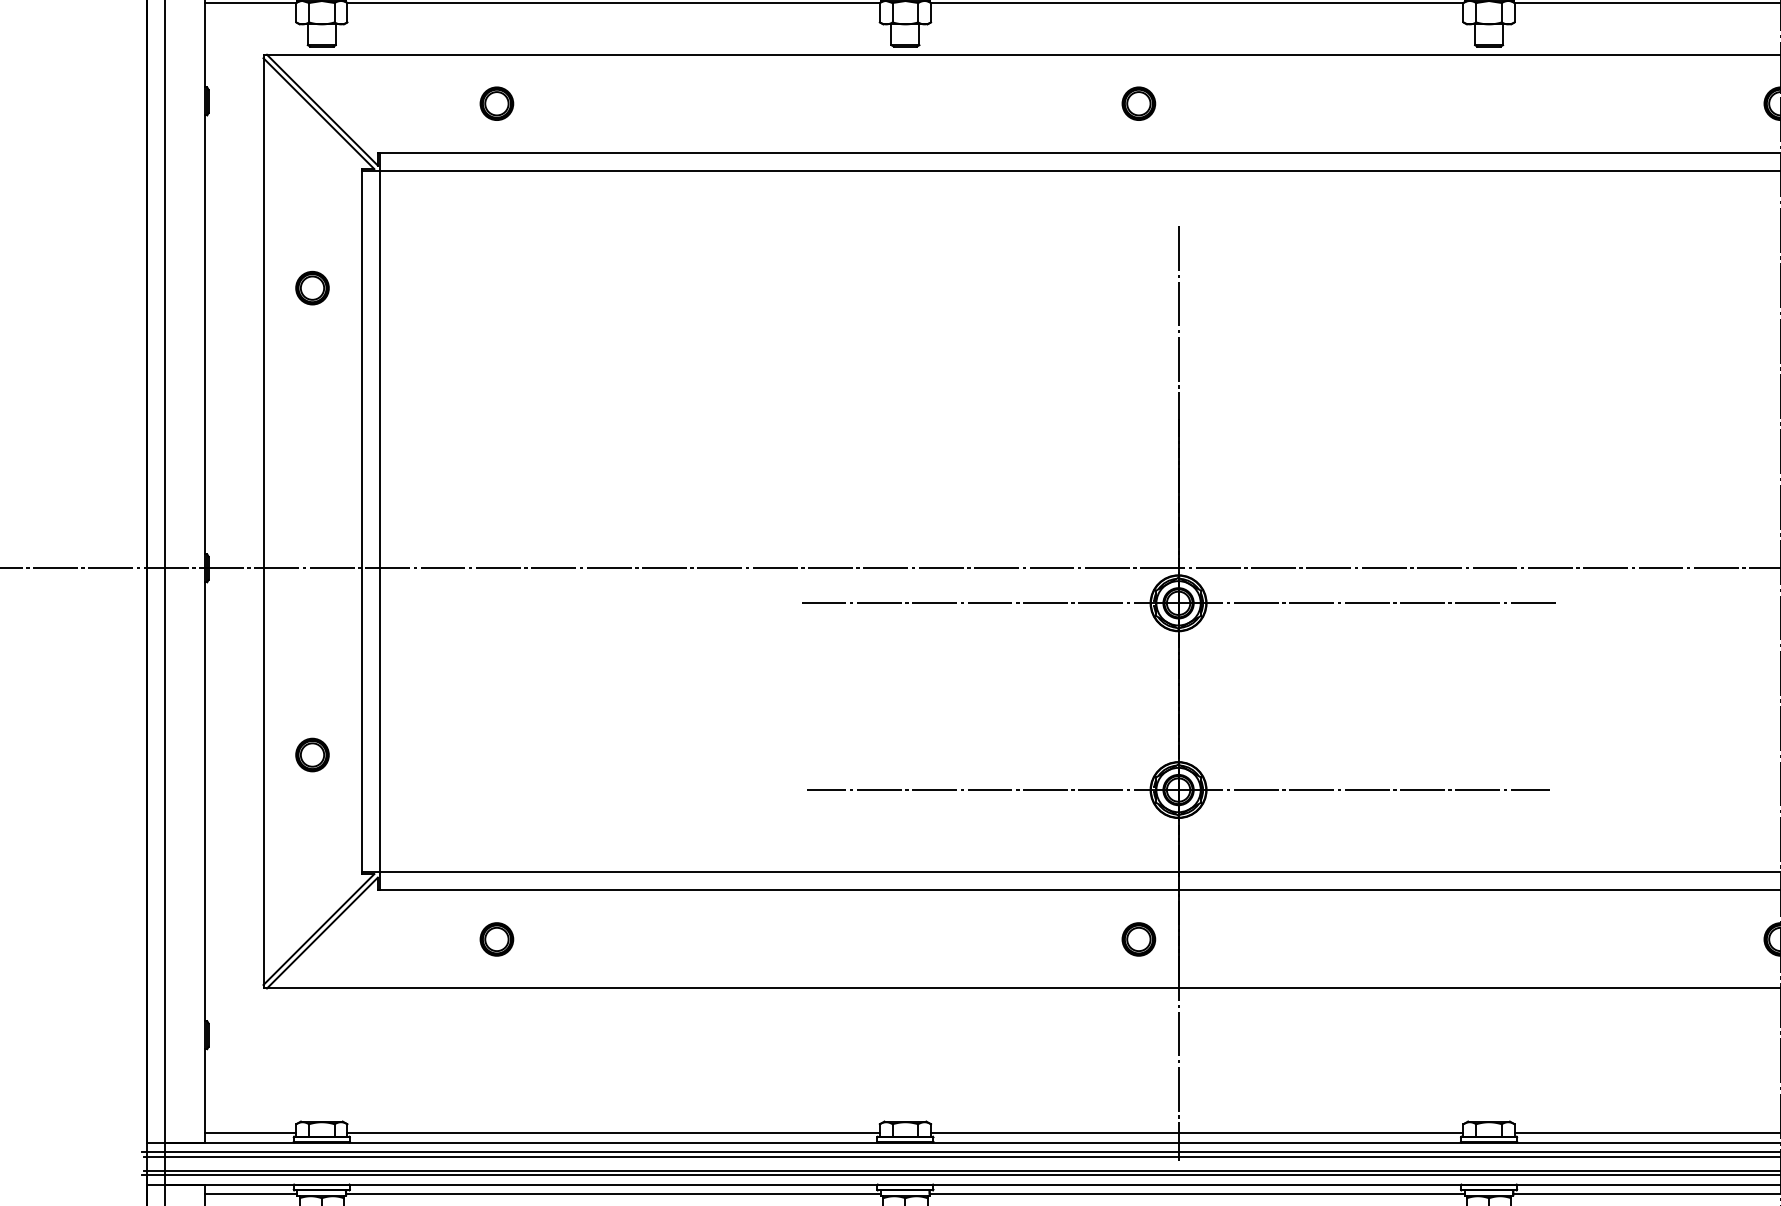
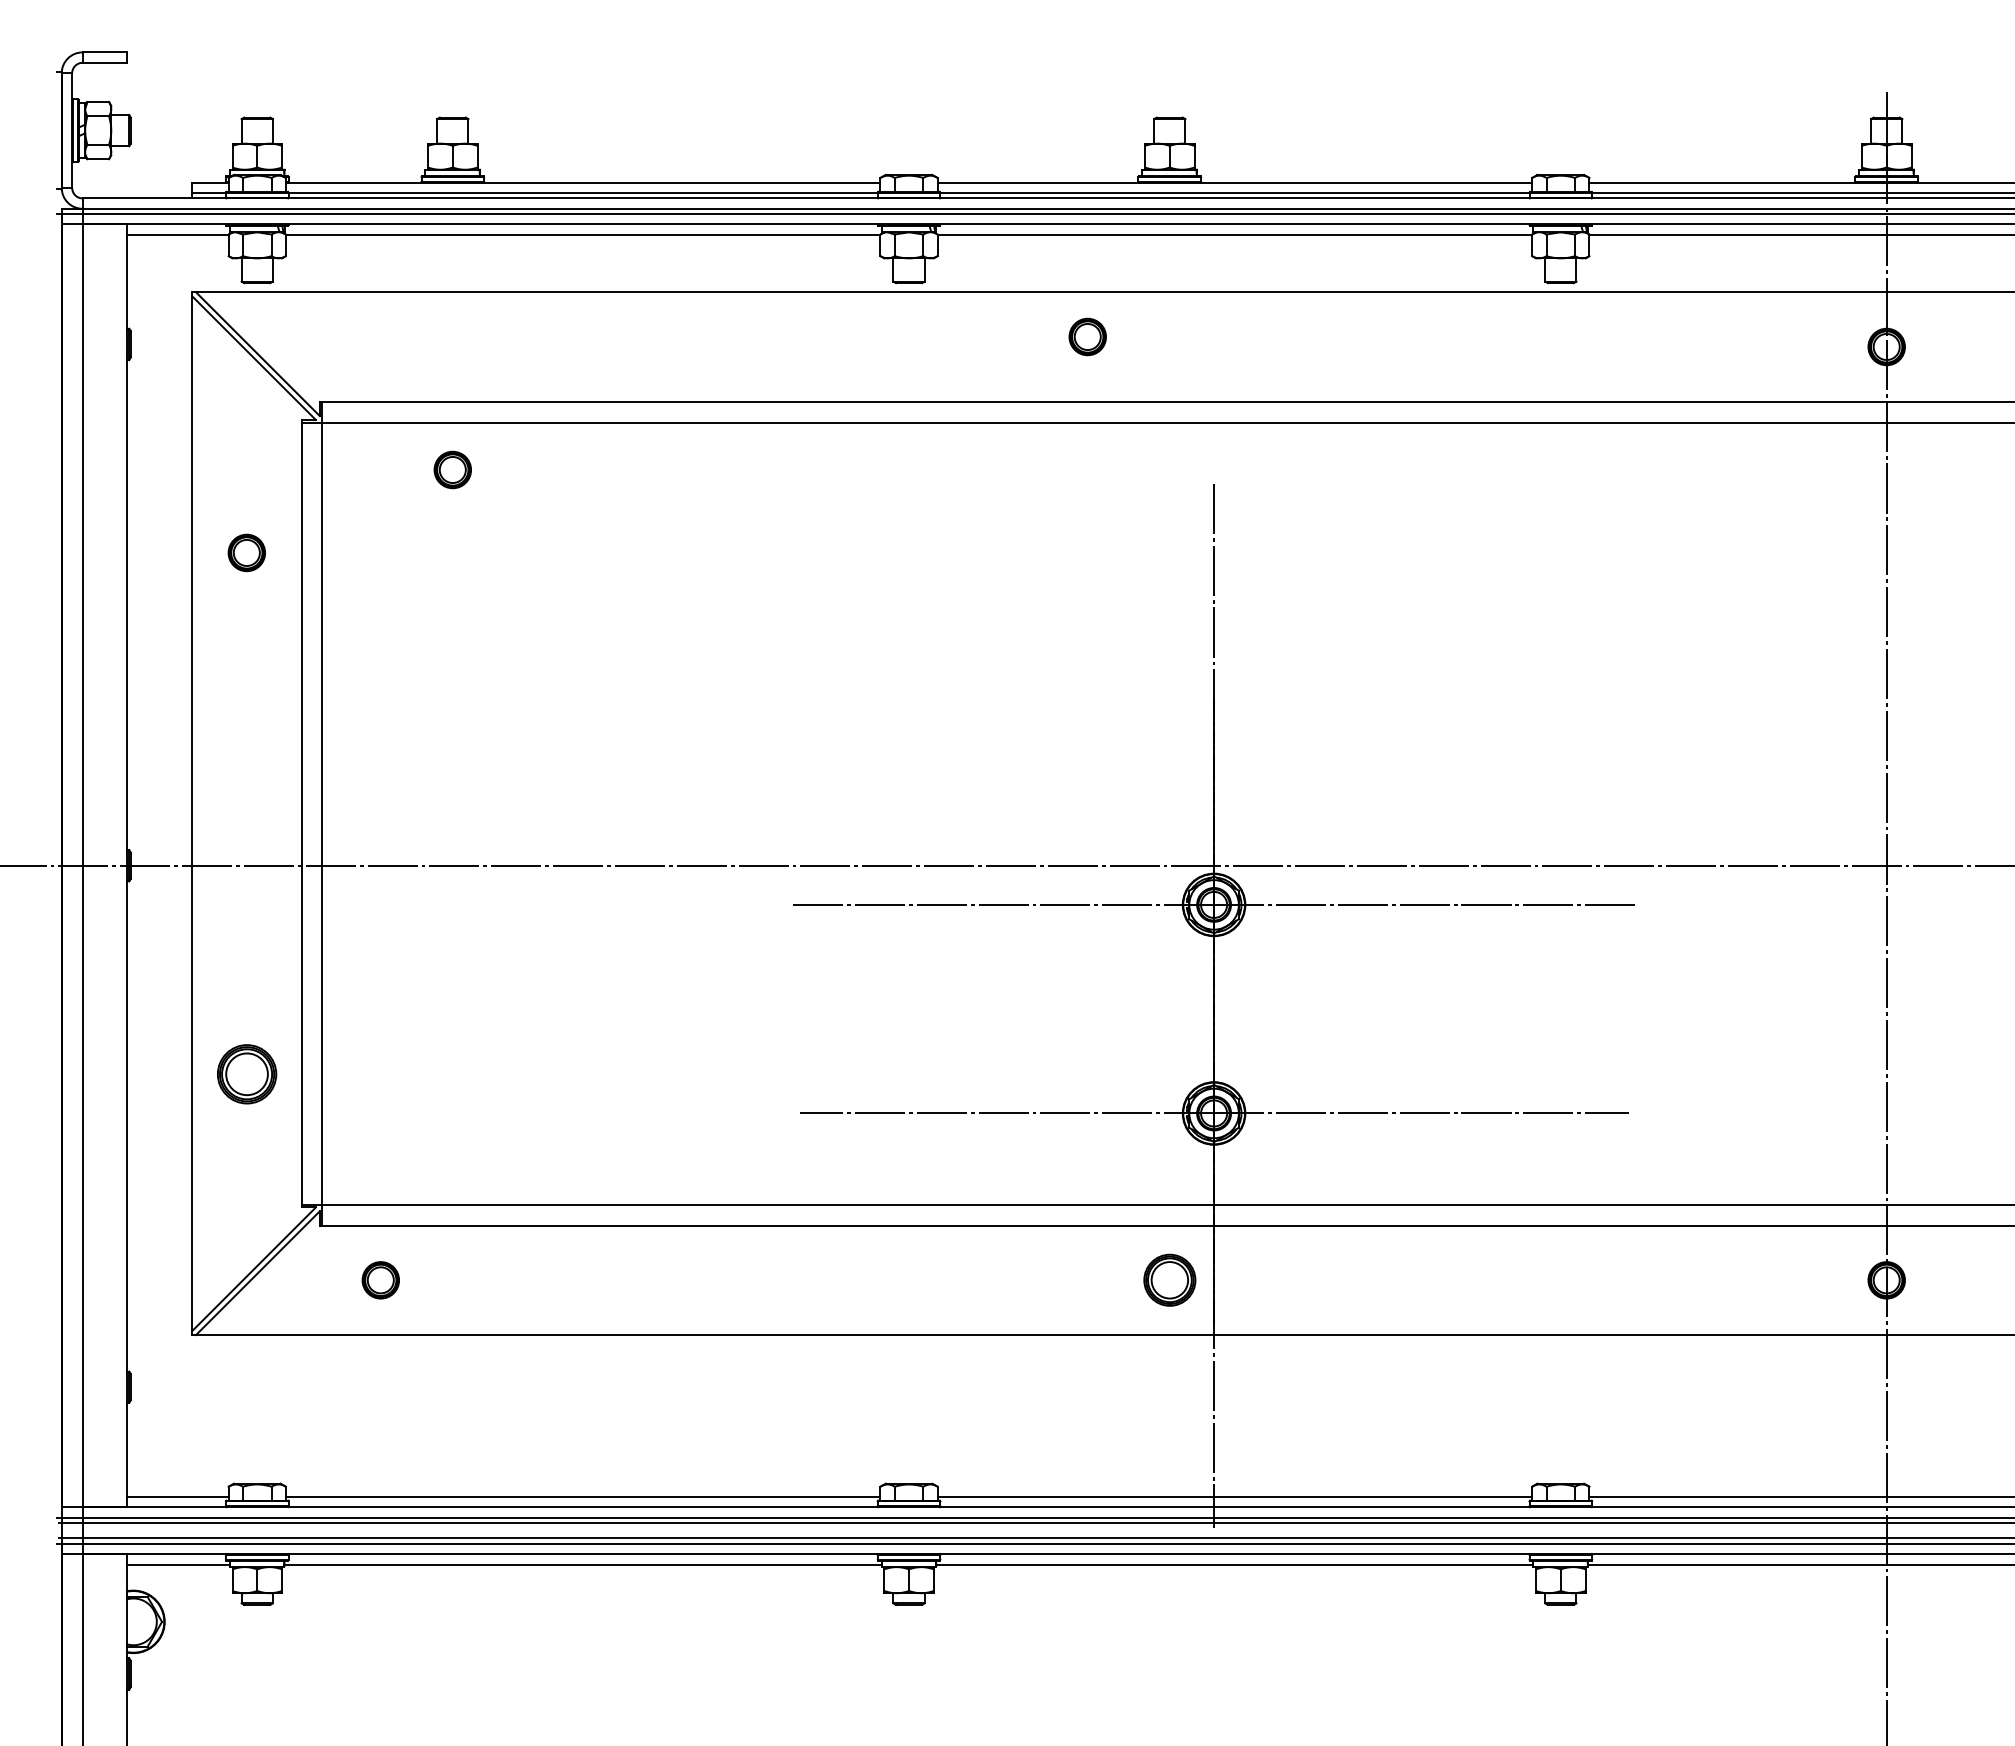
part: (496, 103) -> (452, 469), moved
part: (1138, 103) -> (1087, 336), moved
part: (312, 755) -> (246, 1074), size x1.6
part: (496, 939) -> (380, 1280), moved
part: (1138, 939) -> (1169, 1280), size x1.4

